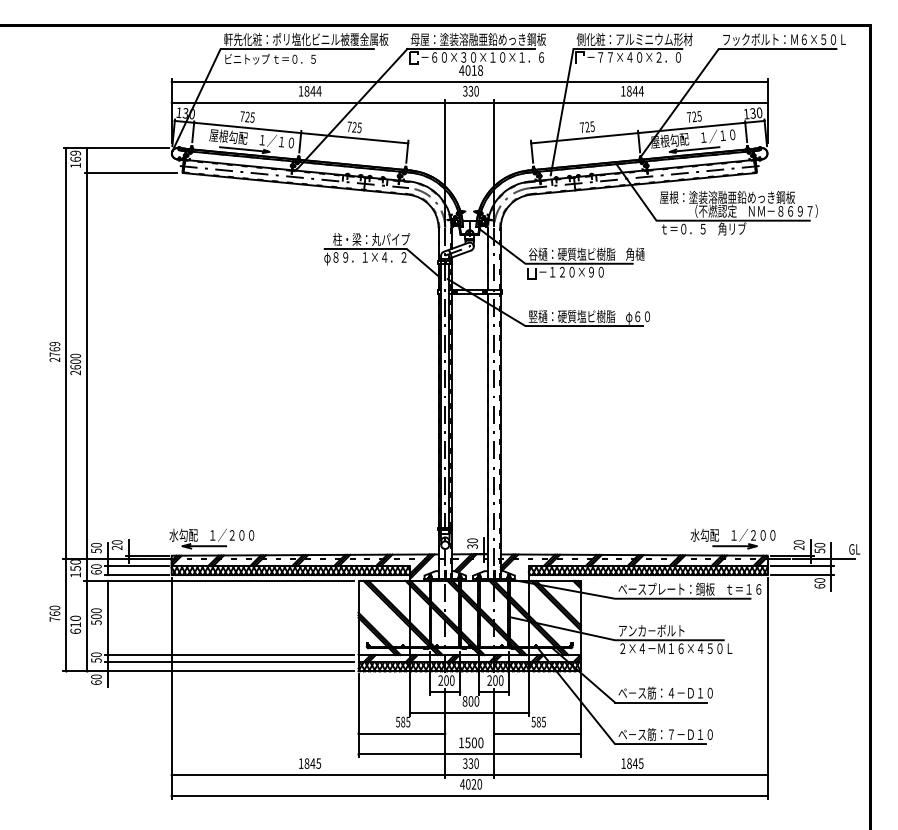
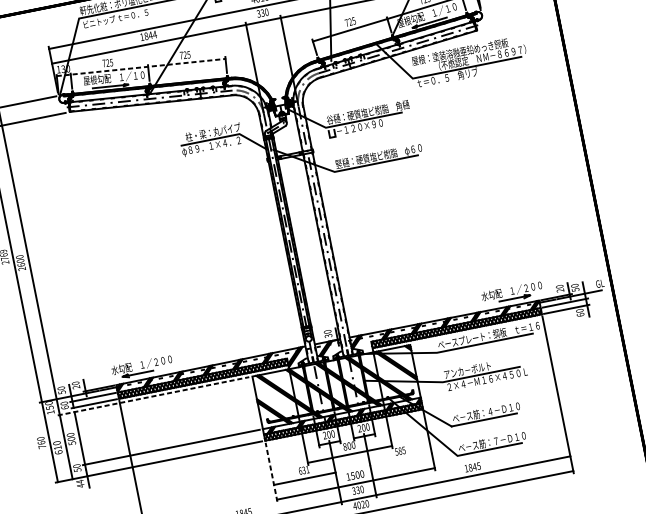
line: (291, 132) -> (141, 67), solid -> dashed
line: (219, 580) -> (153, 395), solid -> dashed
line: (229, 662) -> (172, 452), removed
text: (96, 679) -> (80, 483), 60 -> 44
line: (358, 715) -> (271, 472), solid -> dashed
text: (403, 721) -> (304, 469), 585 -> 631
line: (537, 733) -> (401, 459), removed

